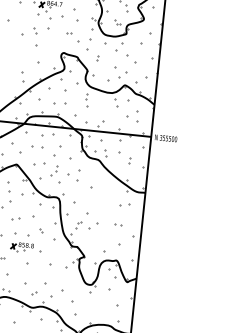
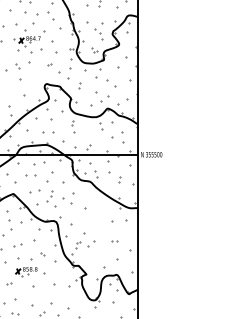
part: (125, 204) -> (119, 221), size x1.6

